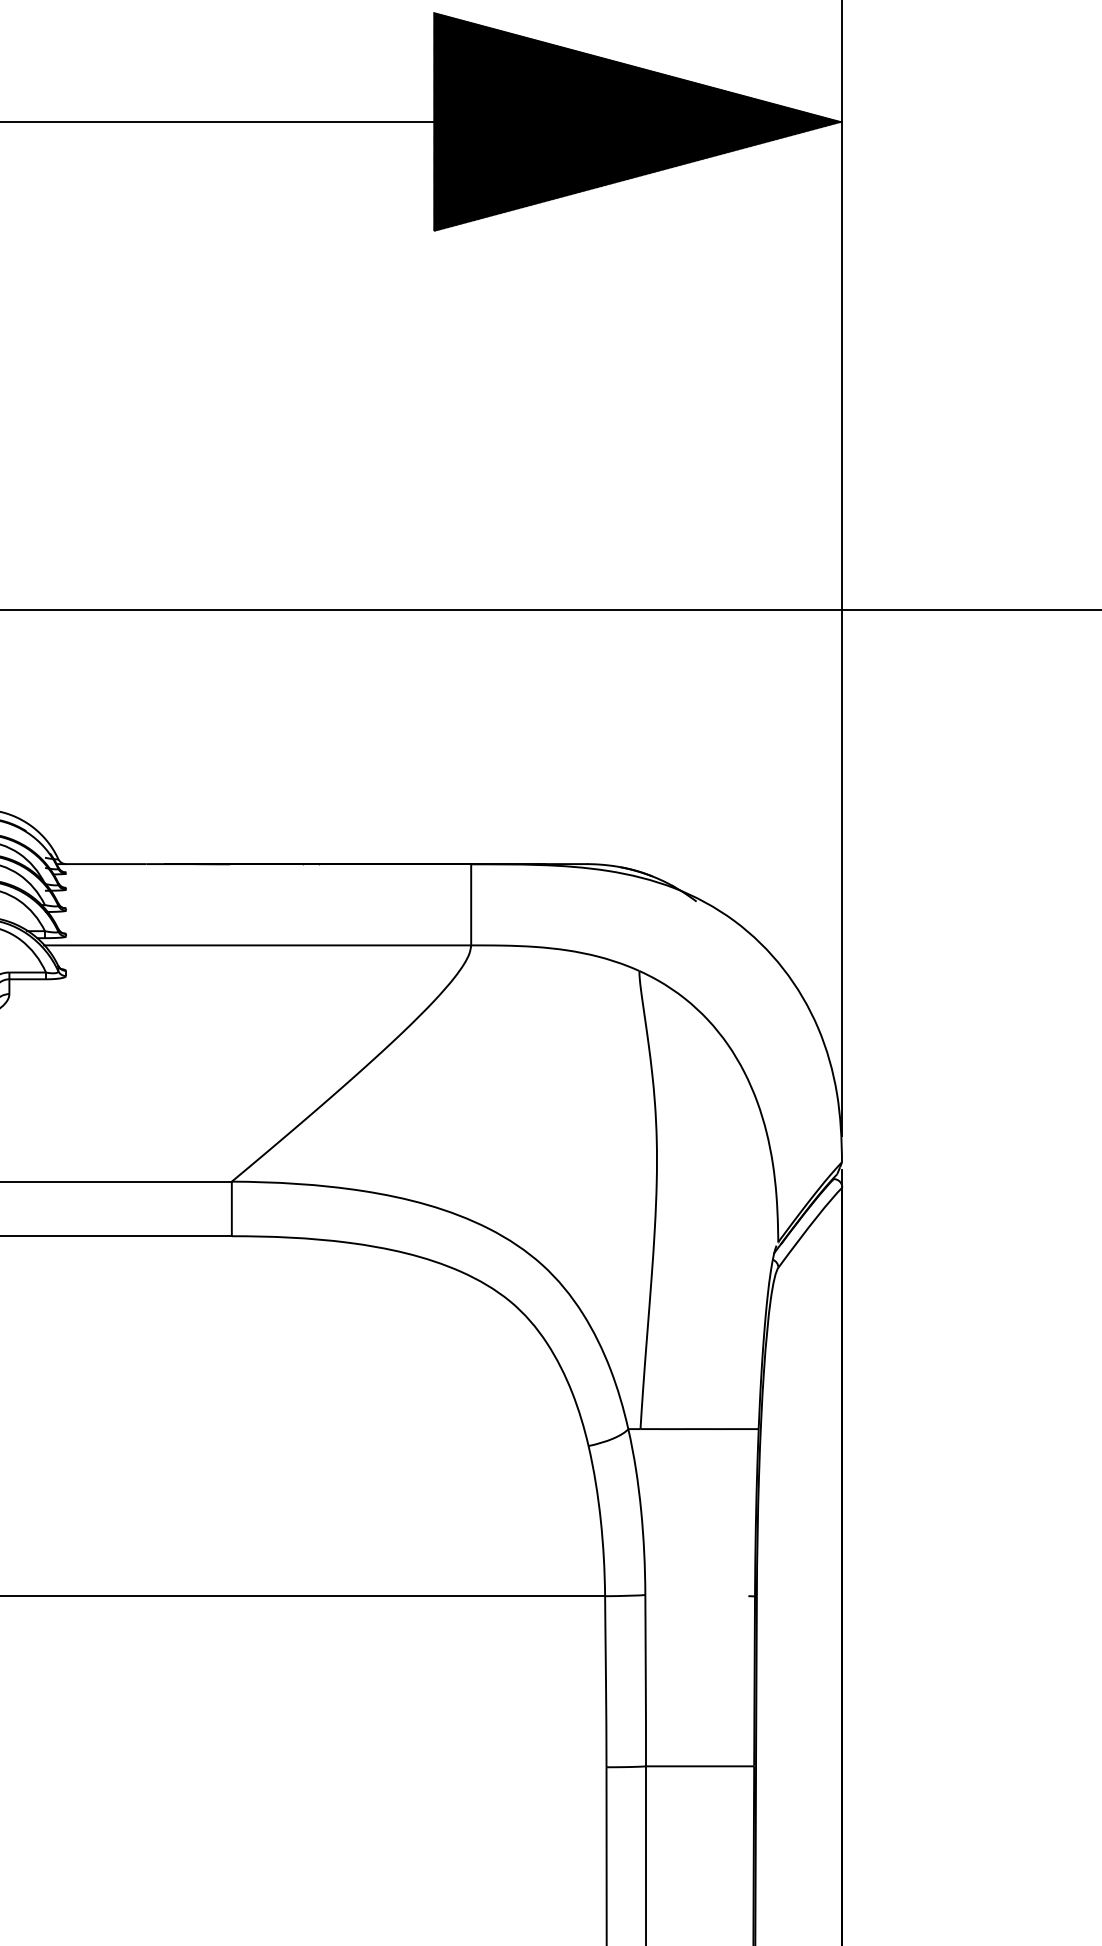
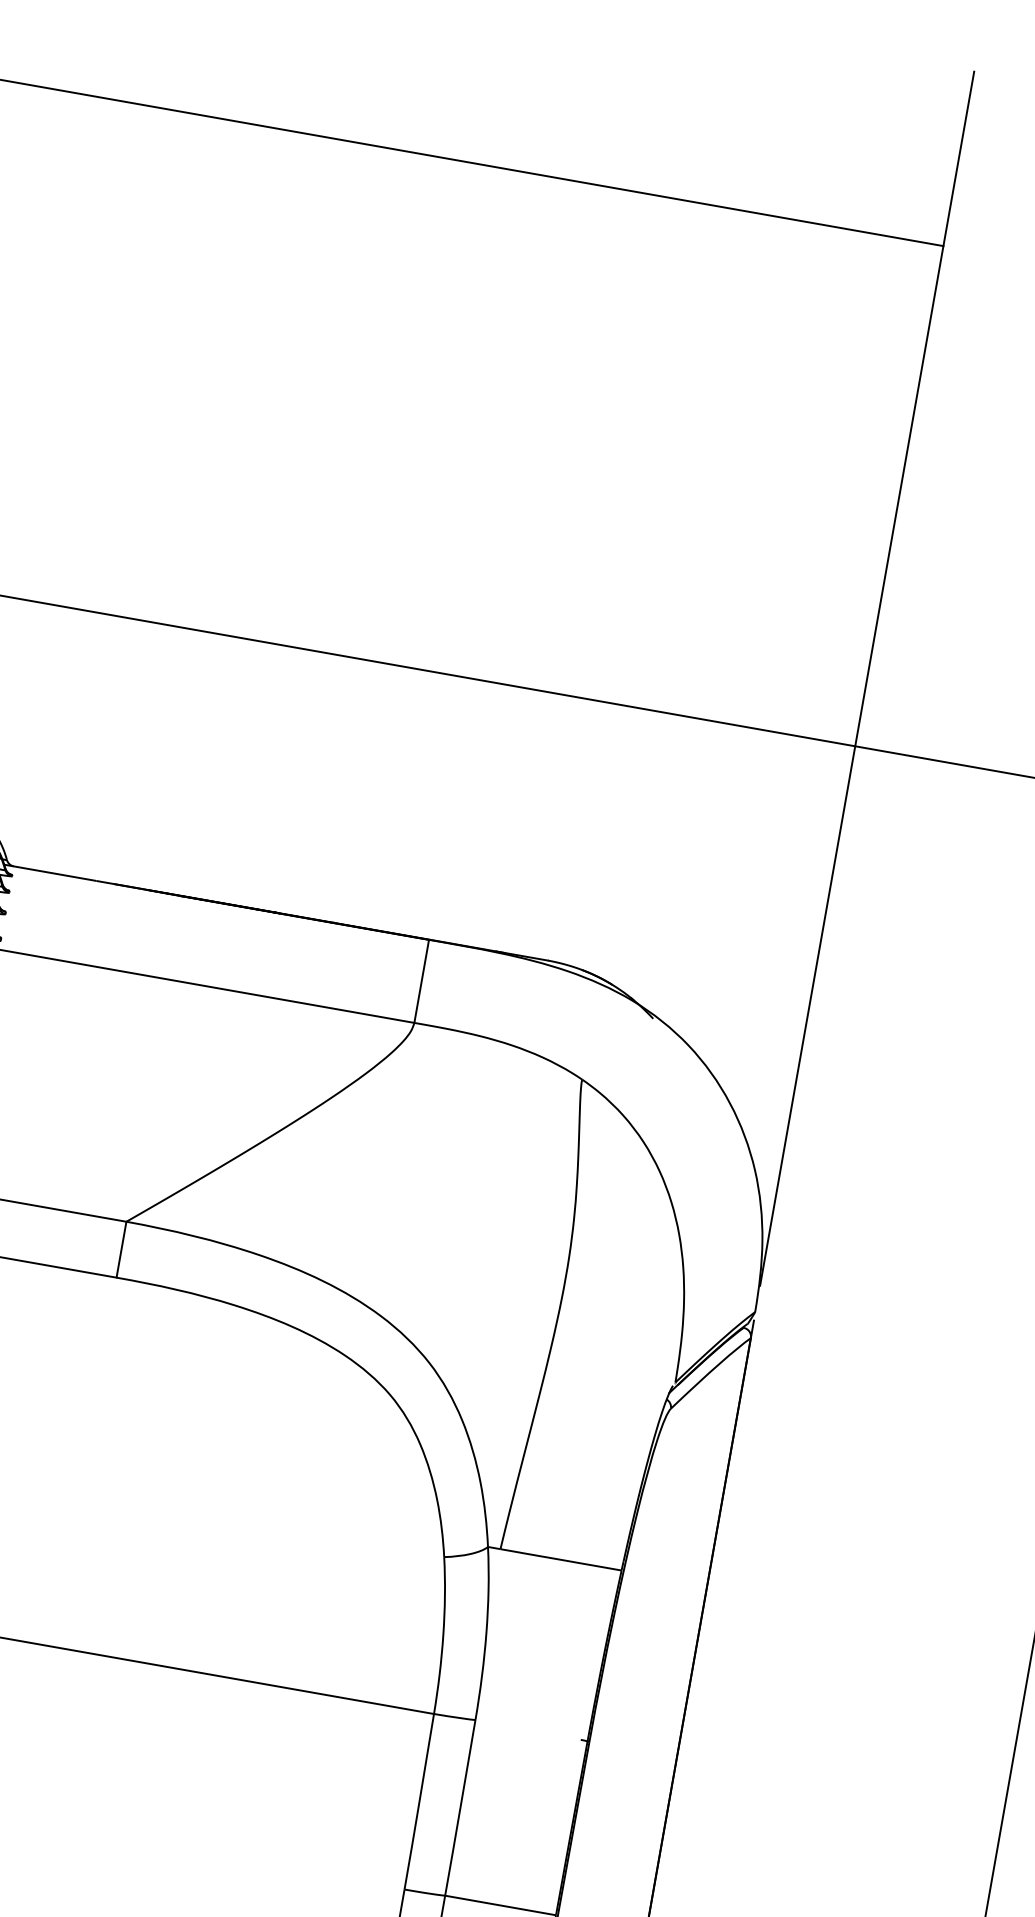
hatch: (637, 121) -> (733, 208), removed

